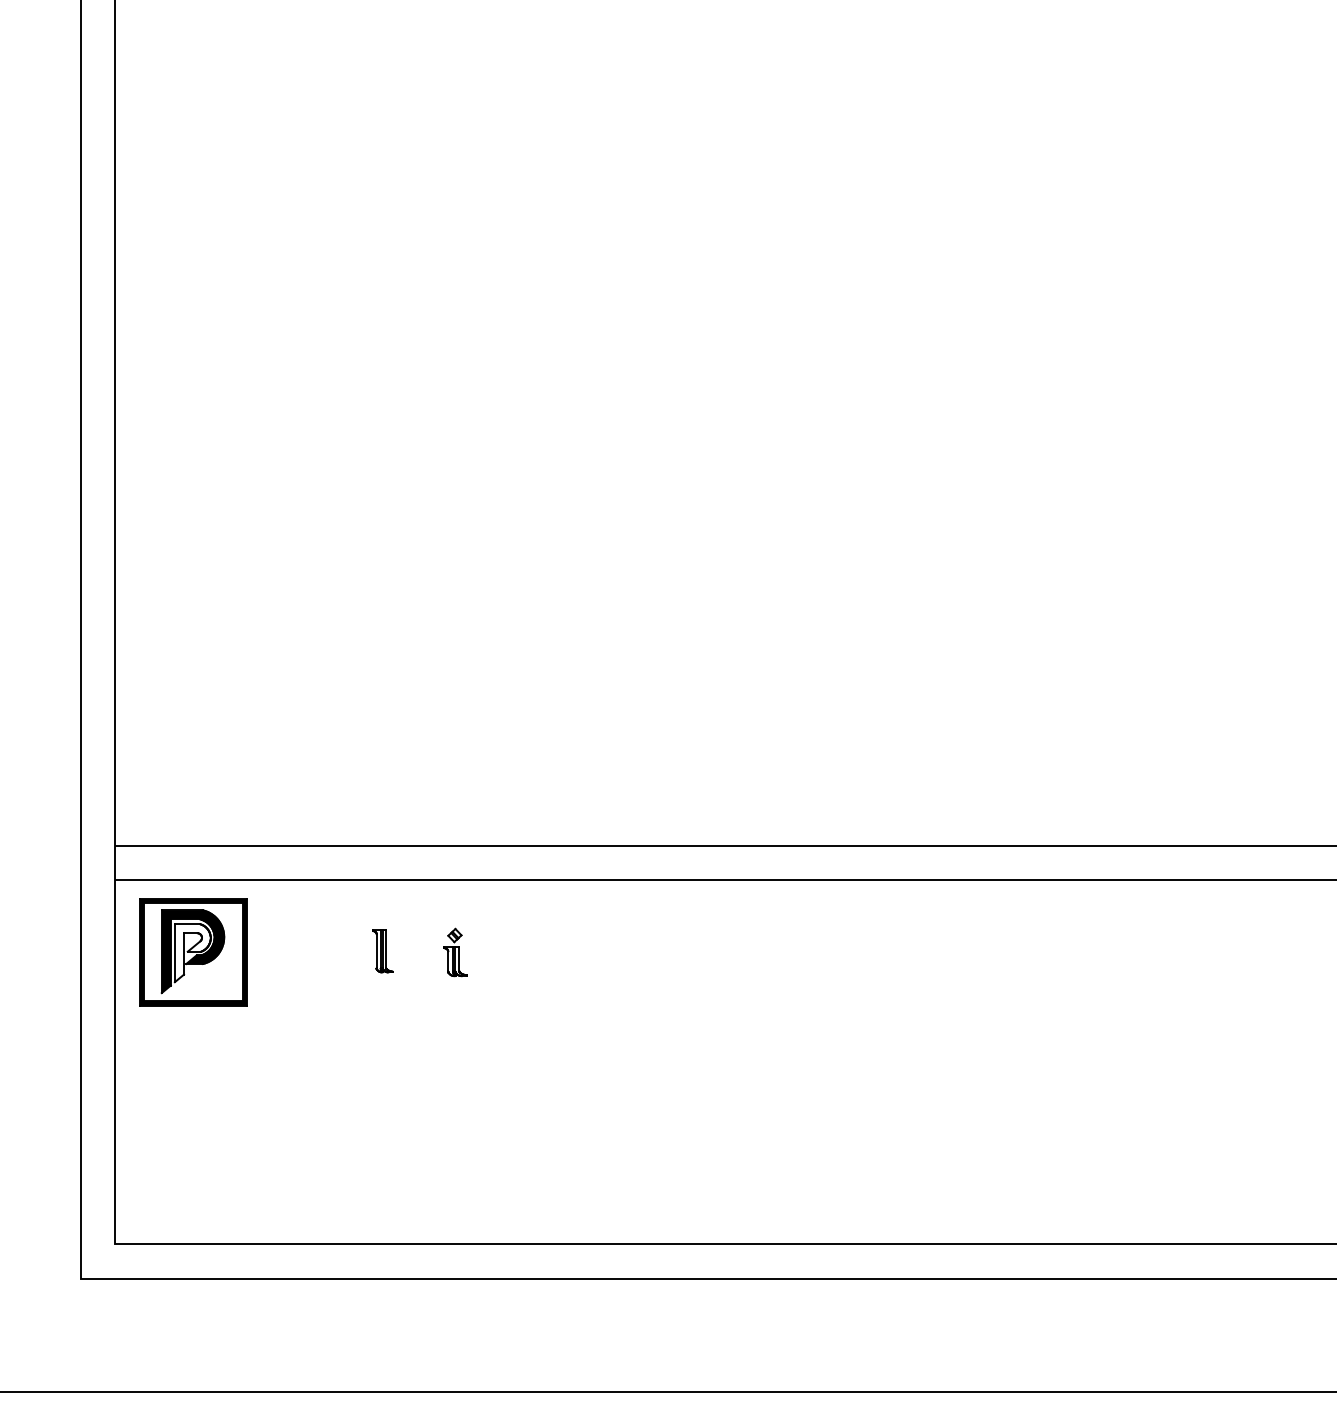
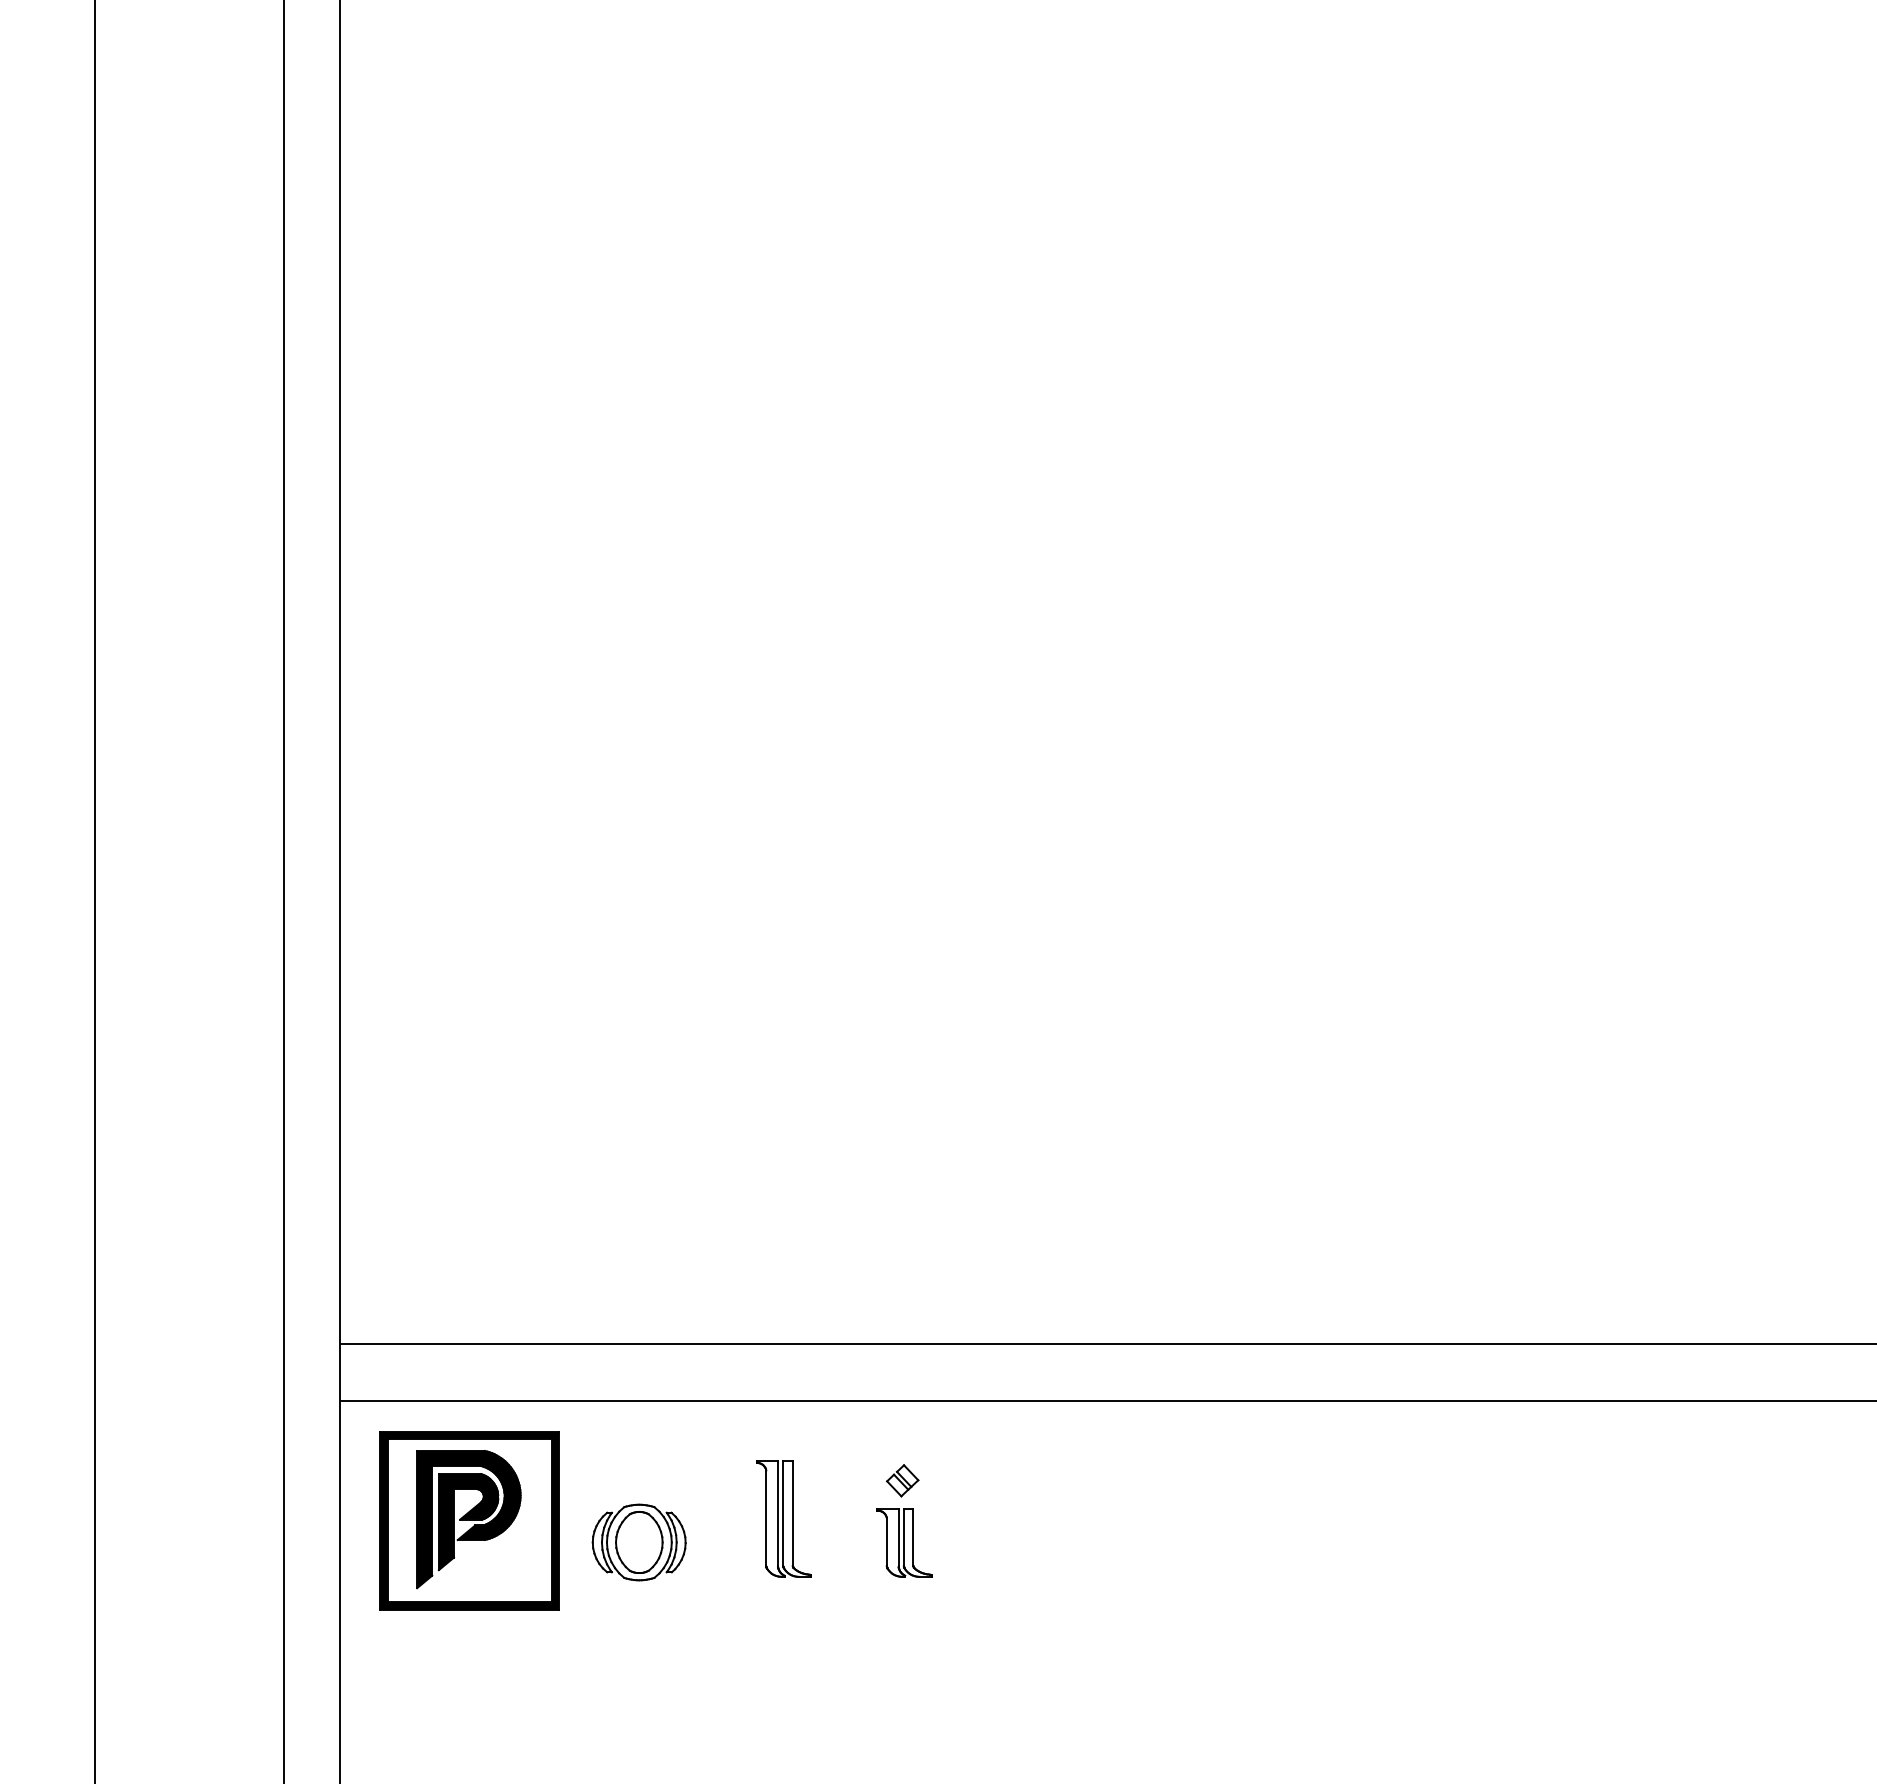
part: (382, 951) -> (783, 1519), size x1.67
part: (455, 952) -> (904, 1520), size x1.43
fill: (192, 953) -> (468, 1522), added
part: (295, 965) -> (638, 1542), added

